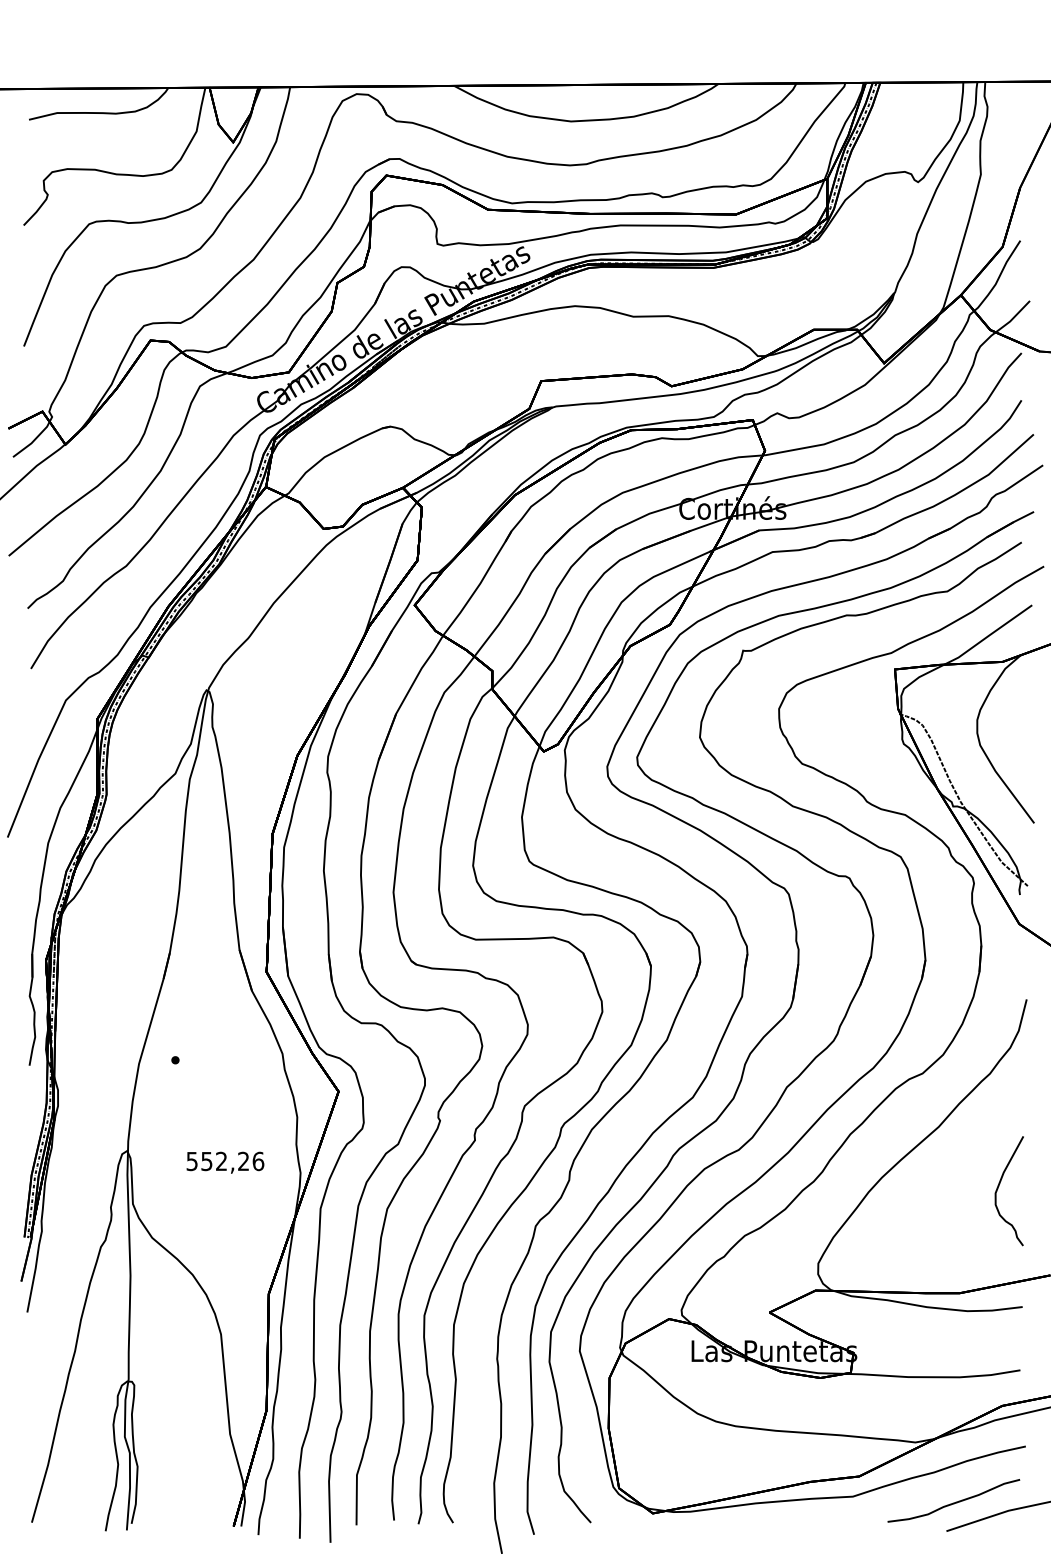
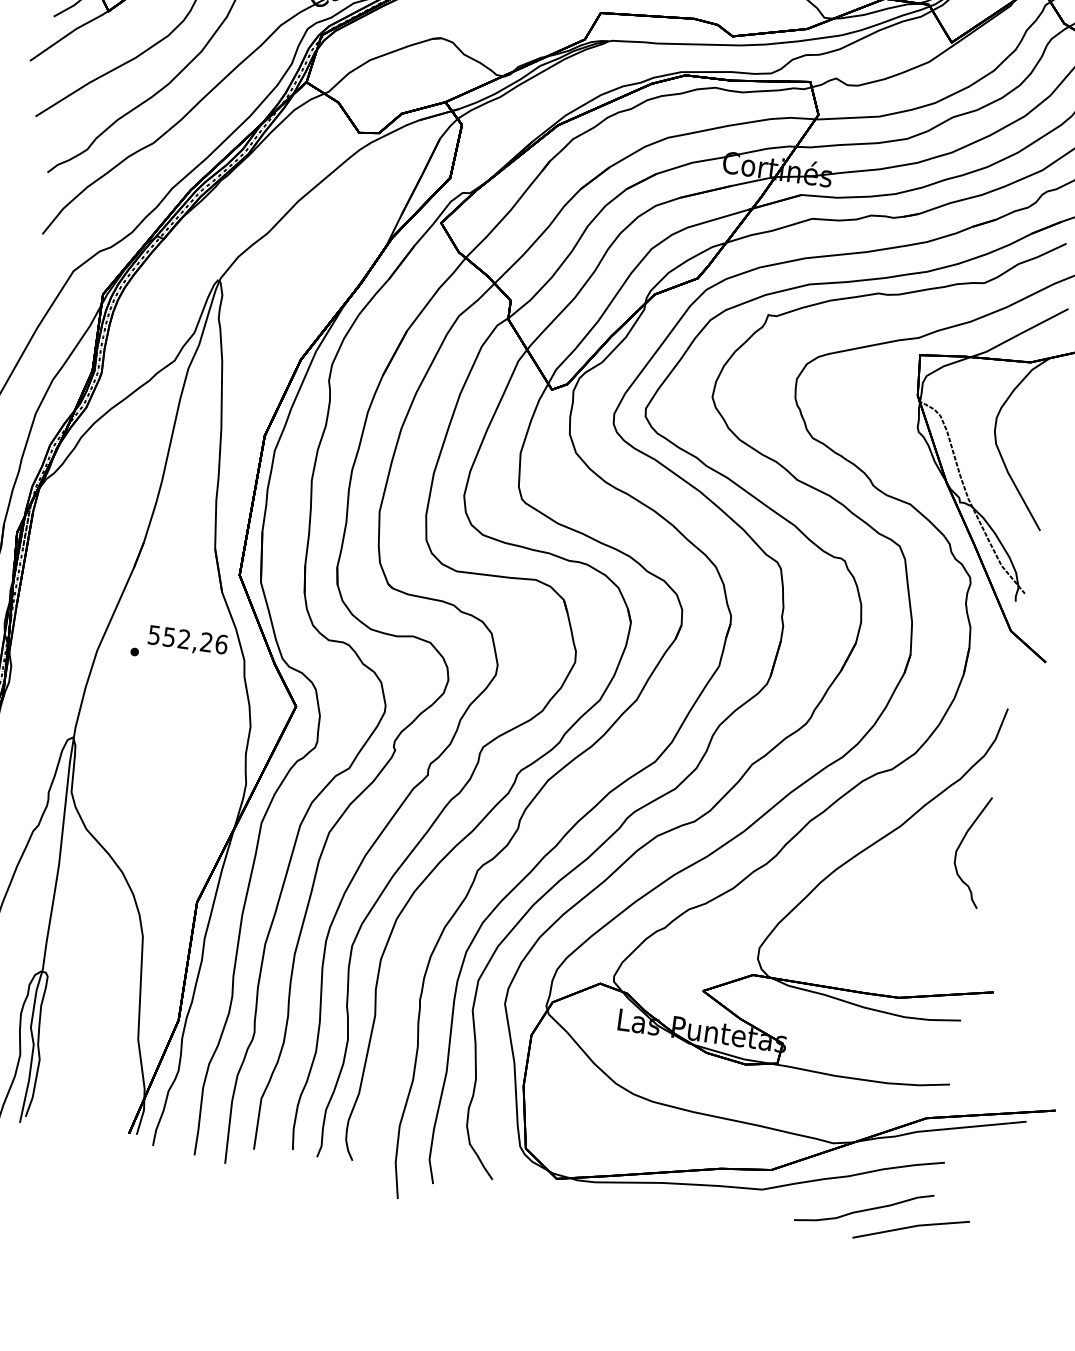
text: (225, 1162) -> (188, 640), moved
curve: (998, 1189) -> (959, 848), moved

